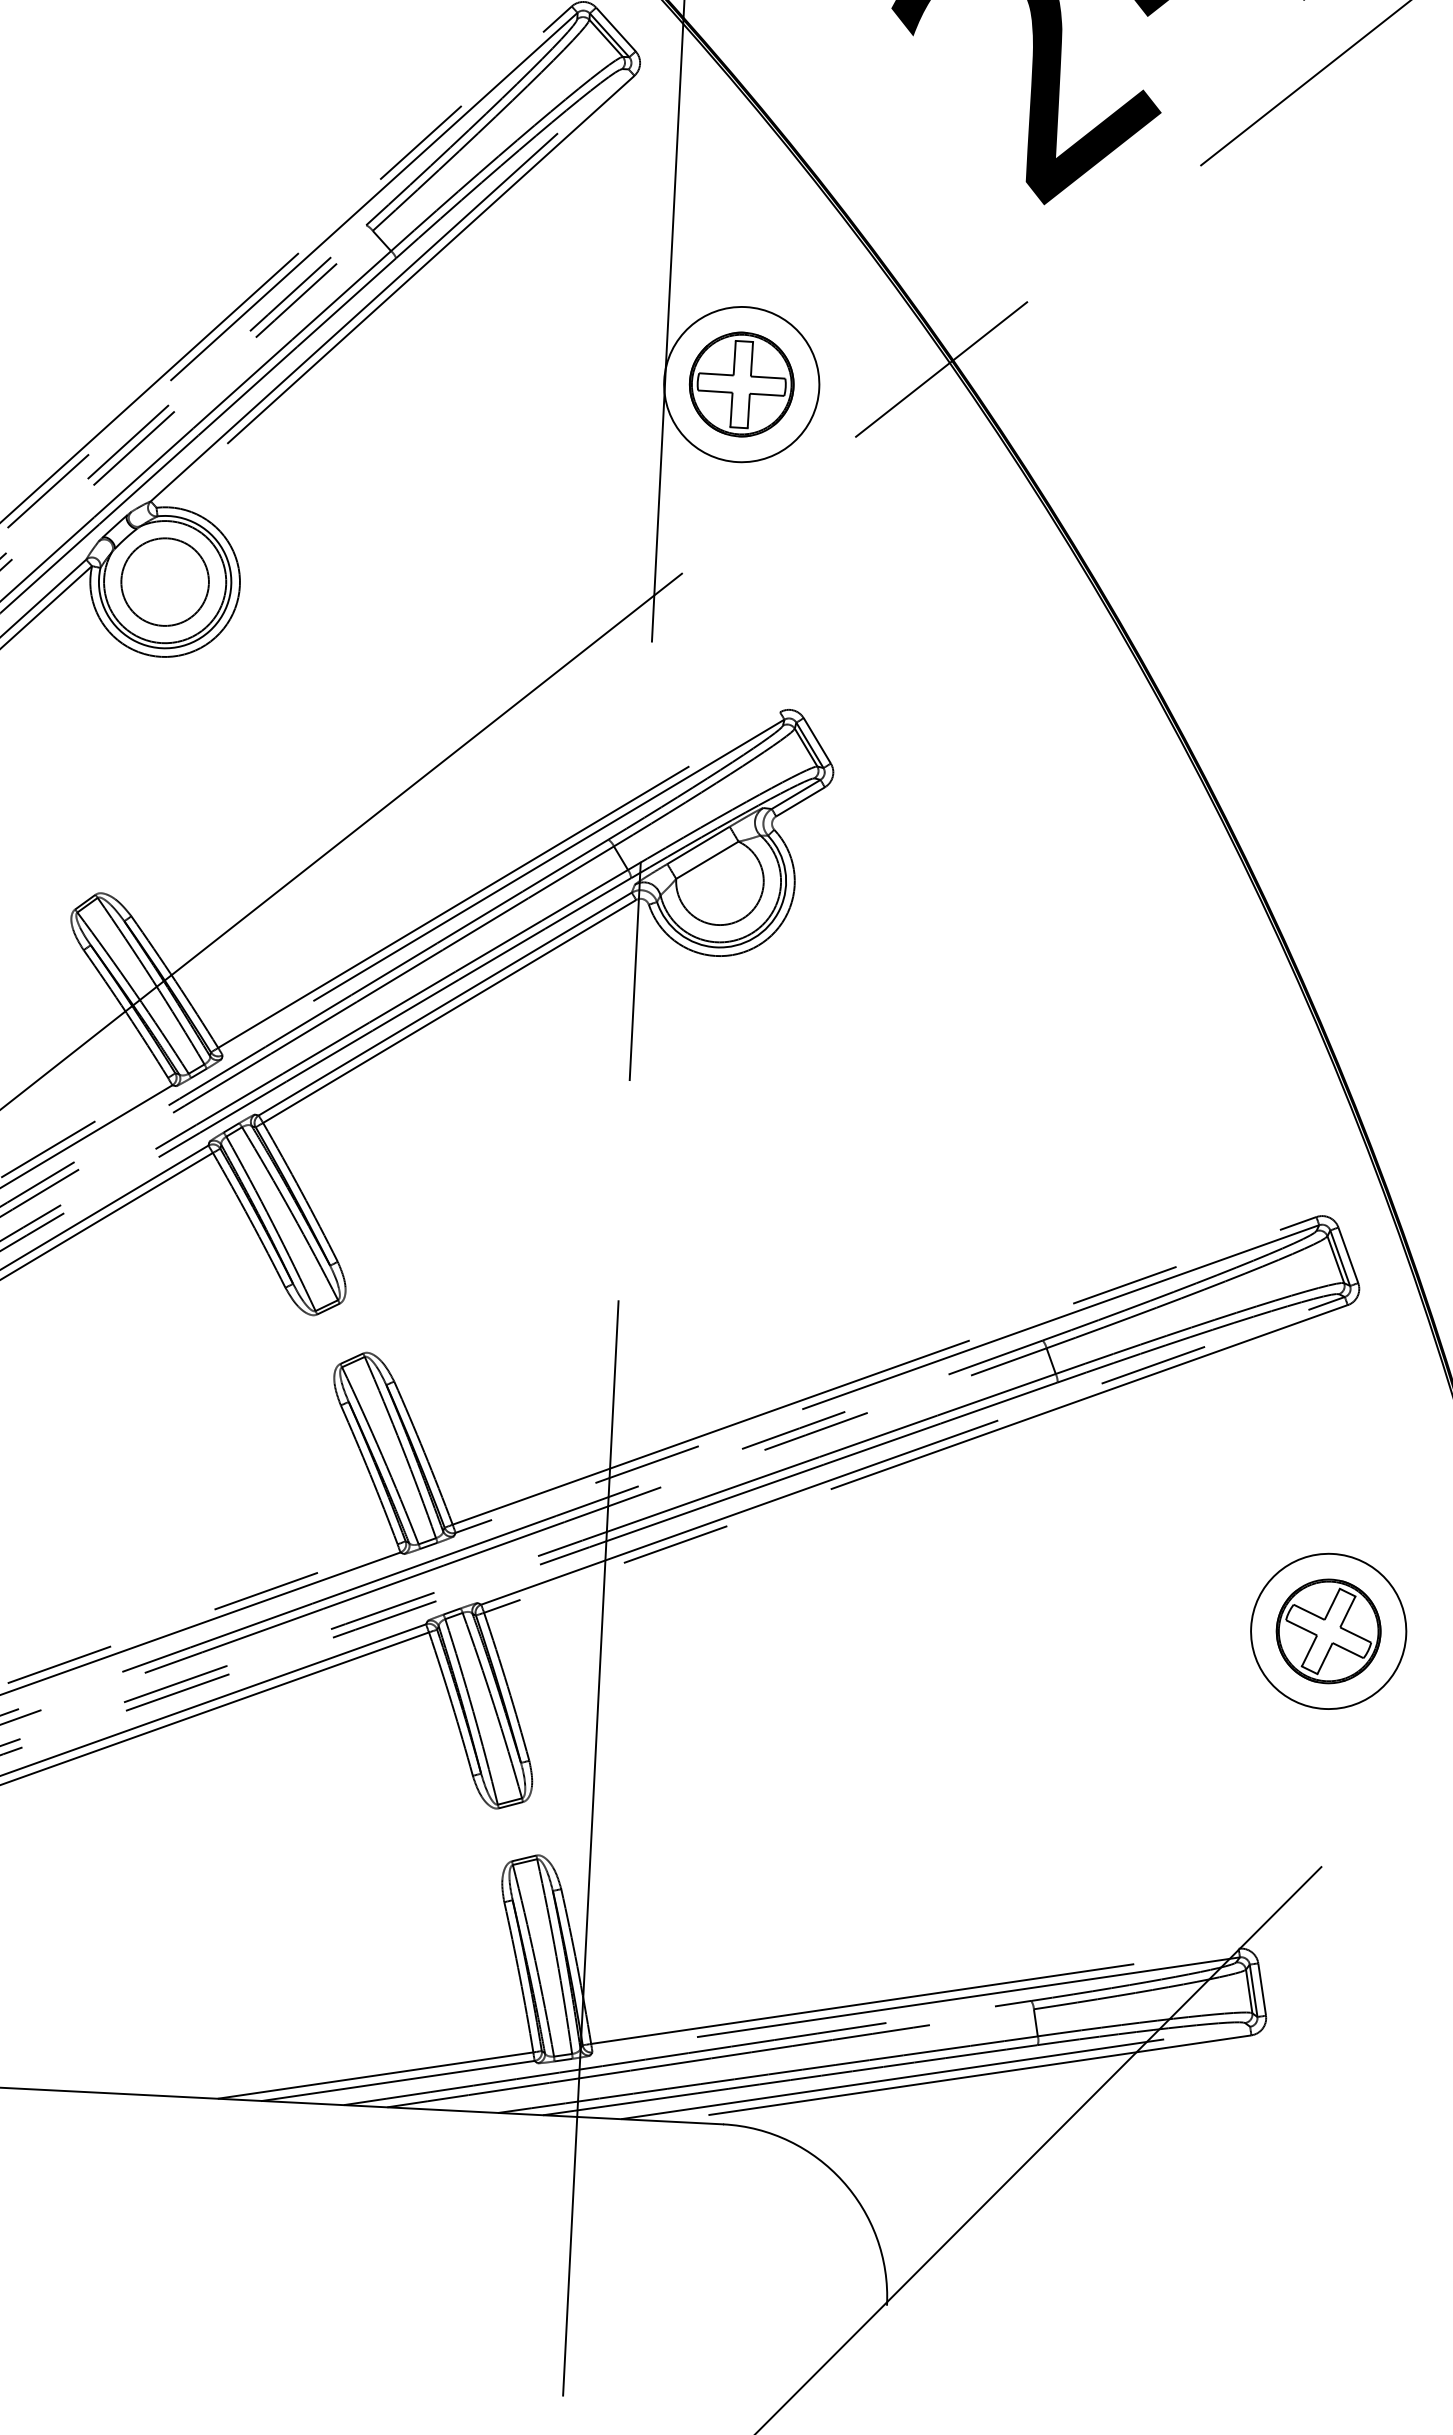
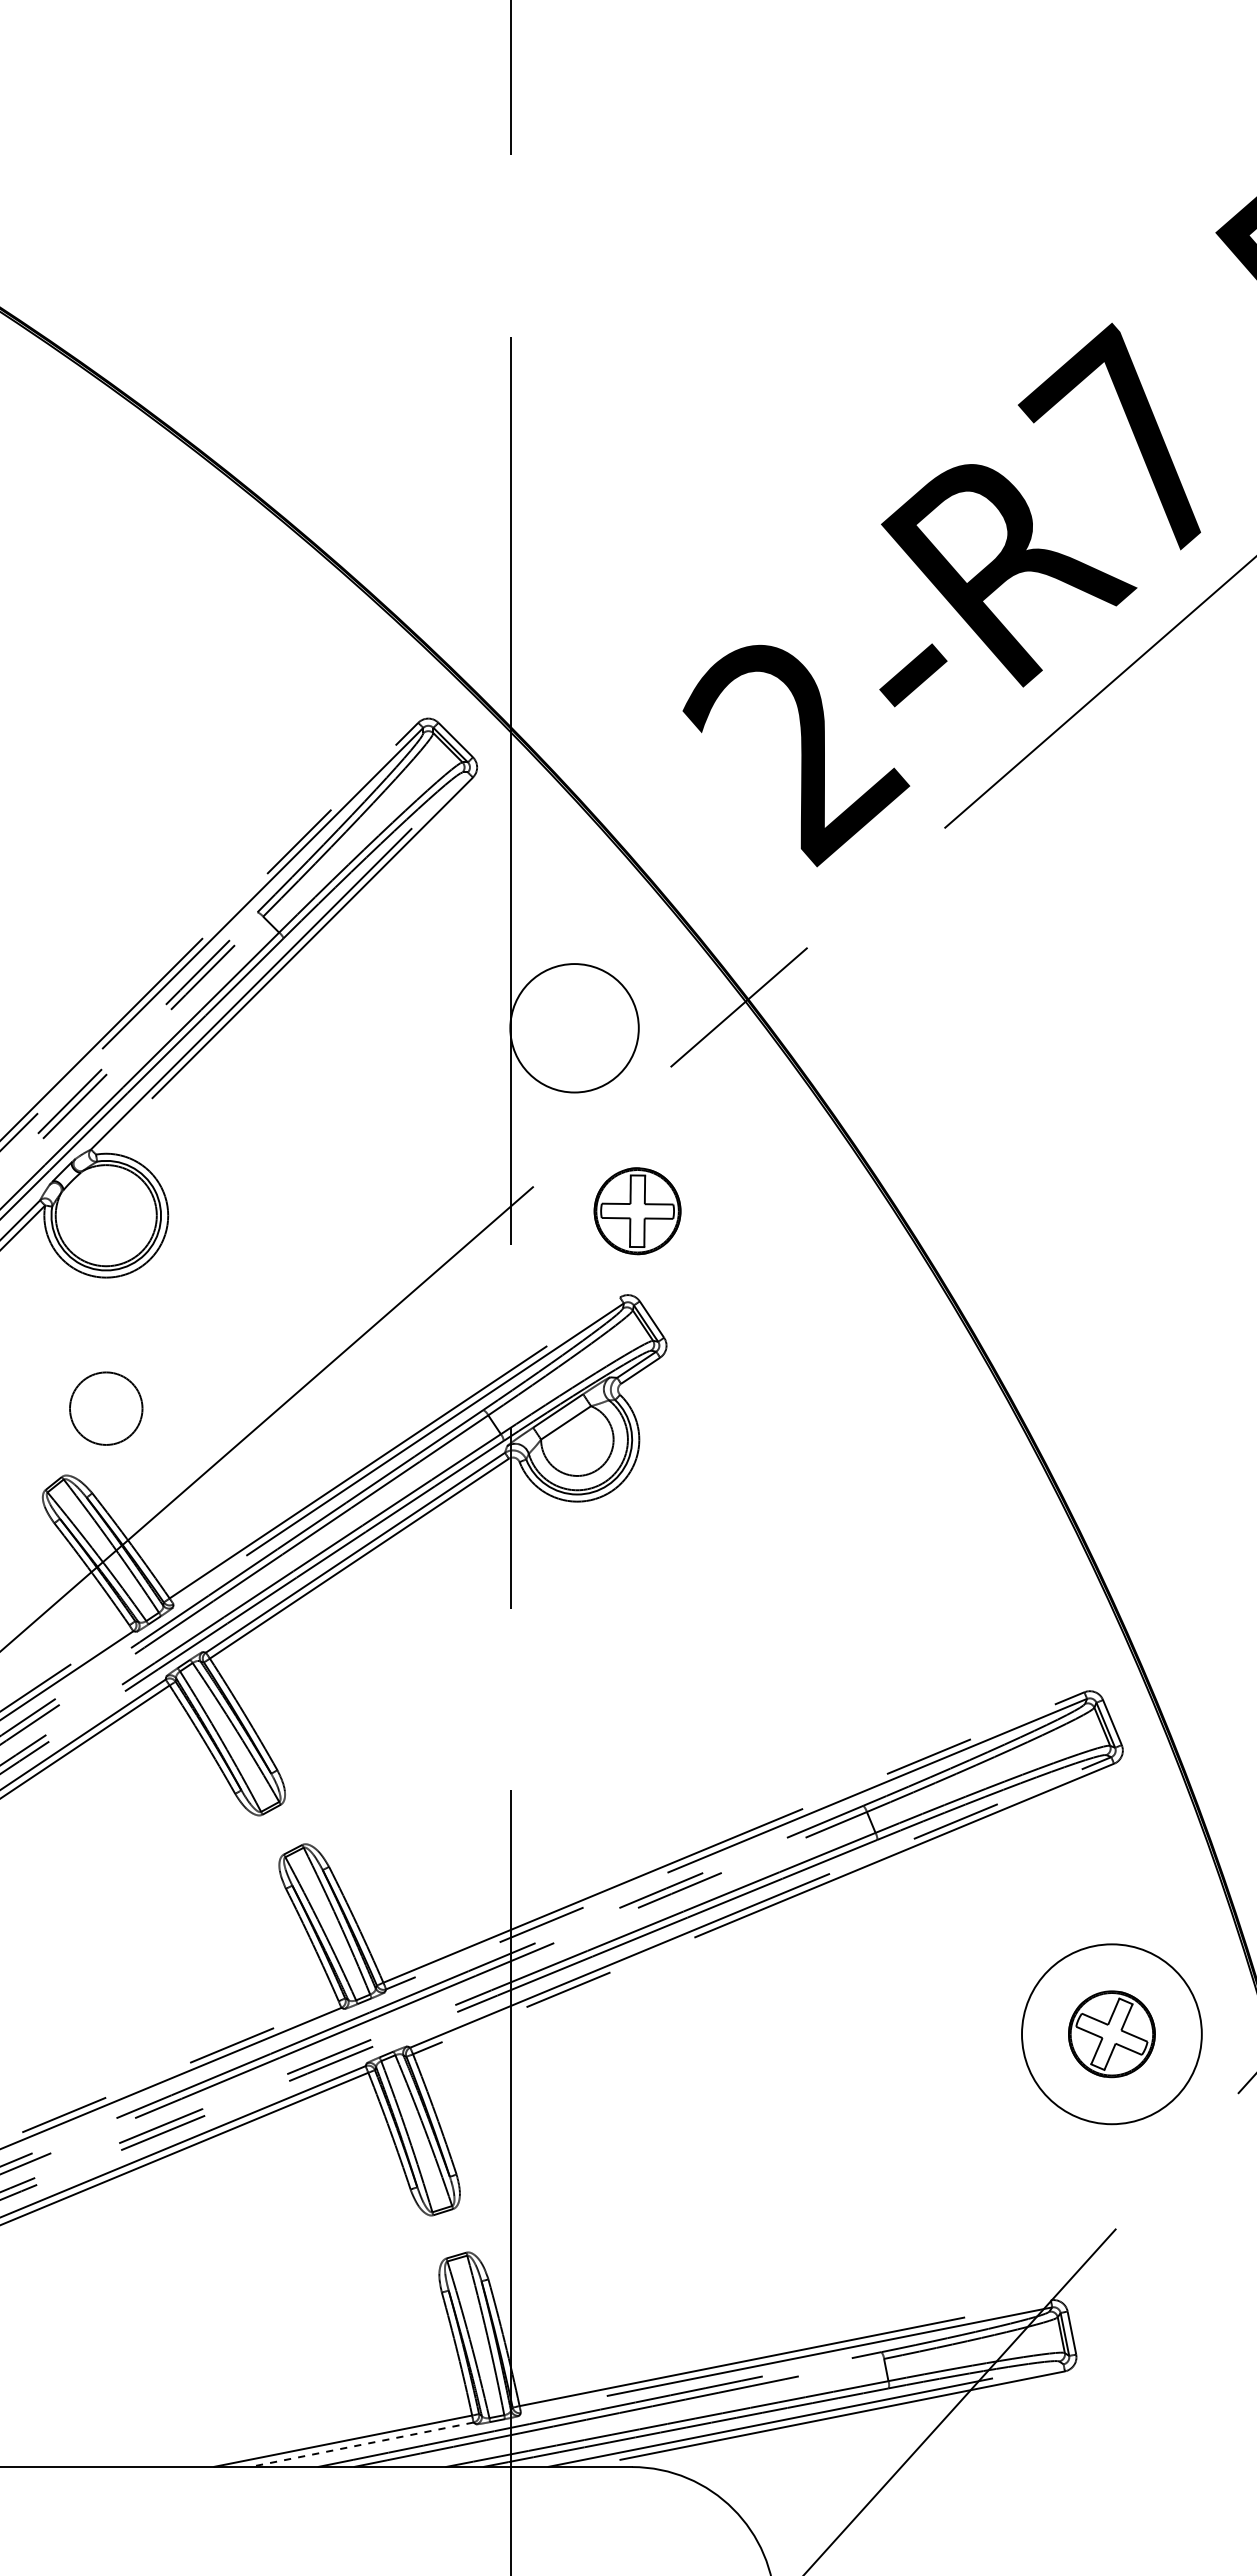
part: (741, 384) -> (637, 1211), moved
circle: (165, 581) -> (106, 1408), moved
circle: (1328, 1631) -> (1111, 2034), size x1.4
line: (398, 2080) -> (361, 2444), solid -> dashed

